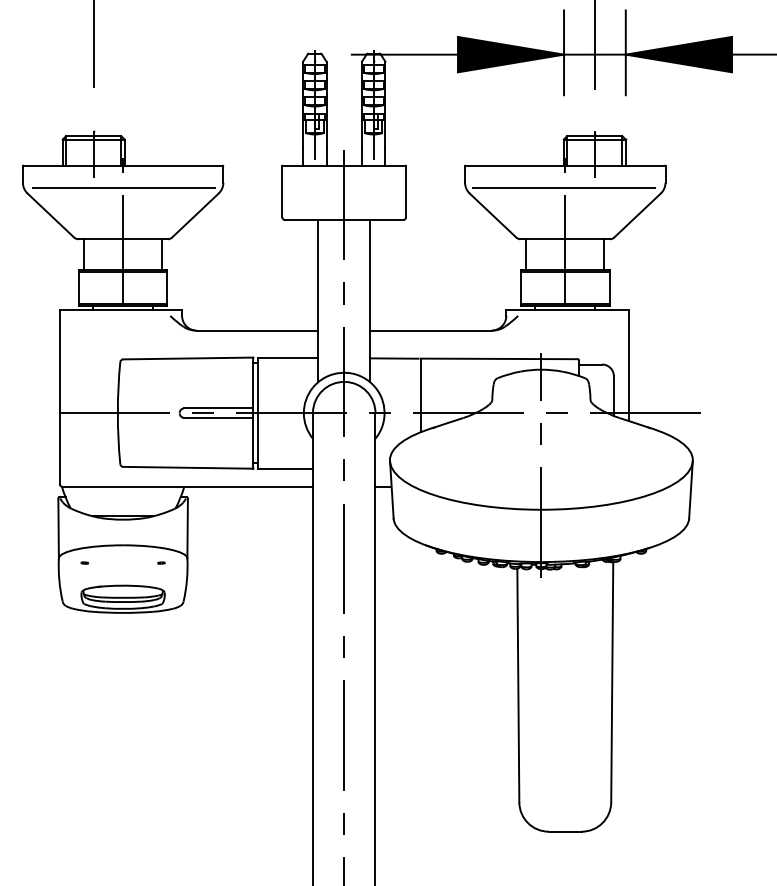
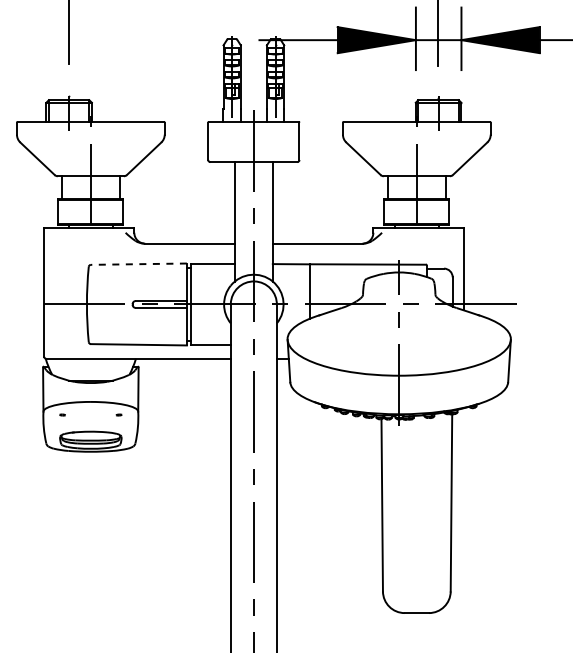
line: (124, 188) -> (91, 138), removed
line: (564, 188) -> (416, 138), removed
line: (187, 358) -> (138, 264), solid -> dashed

